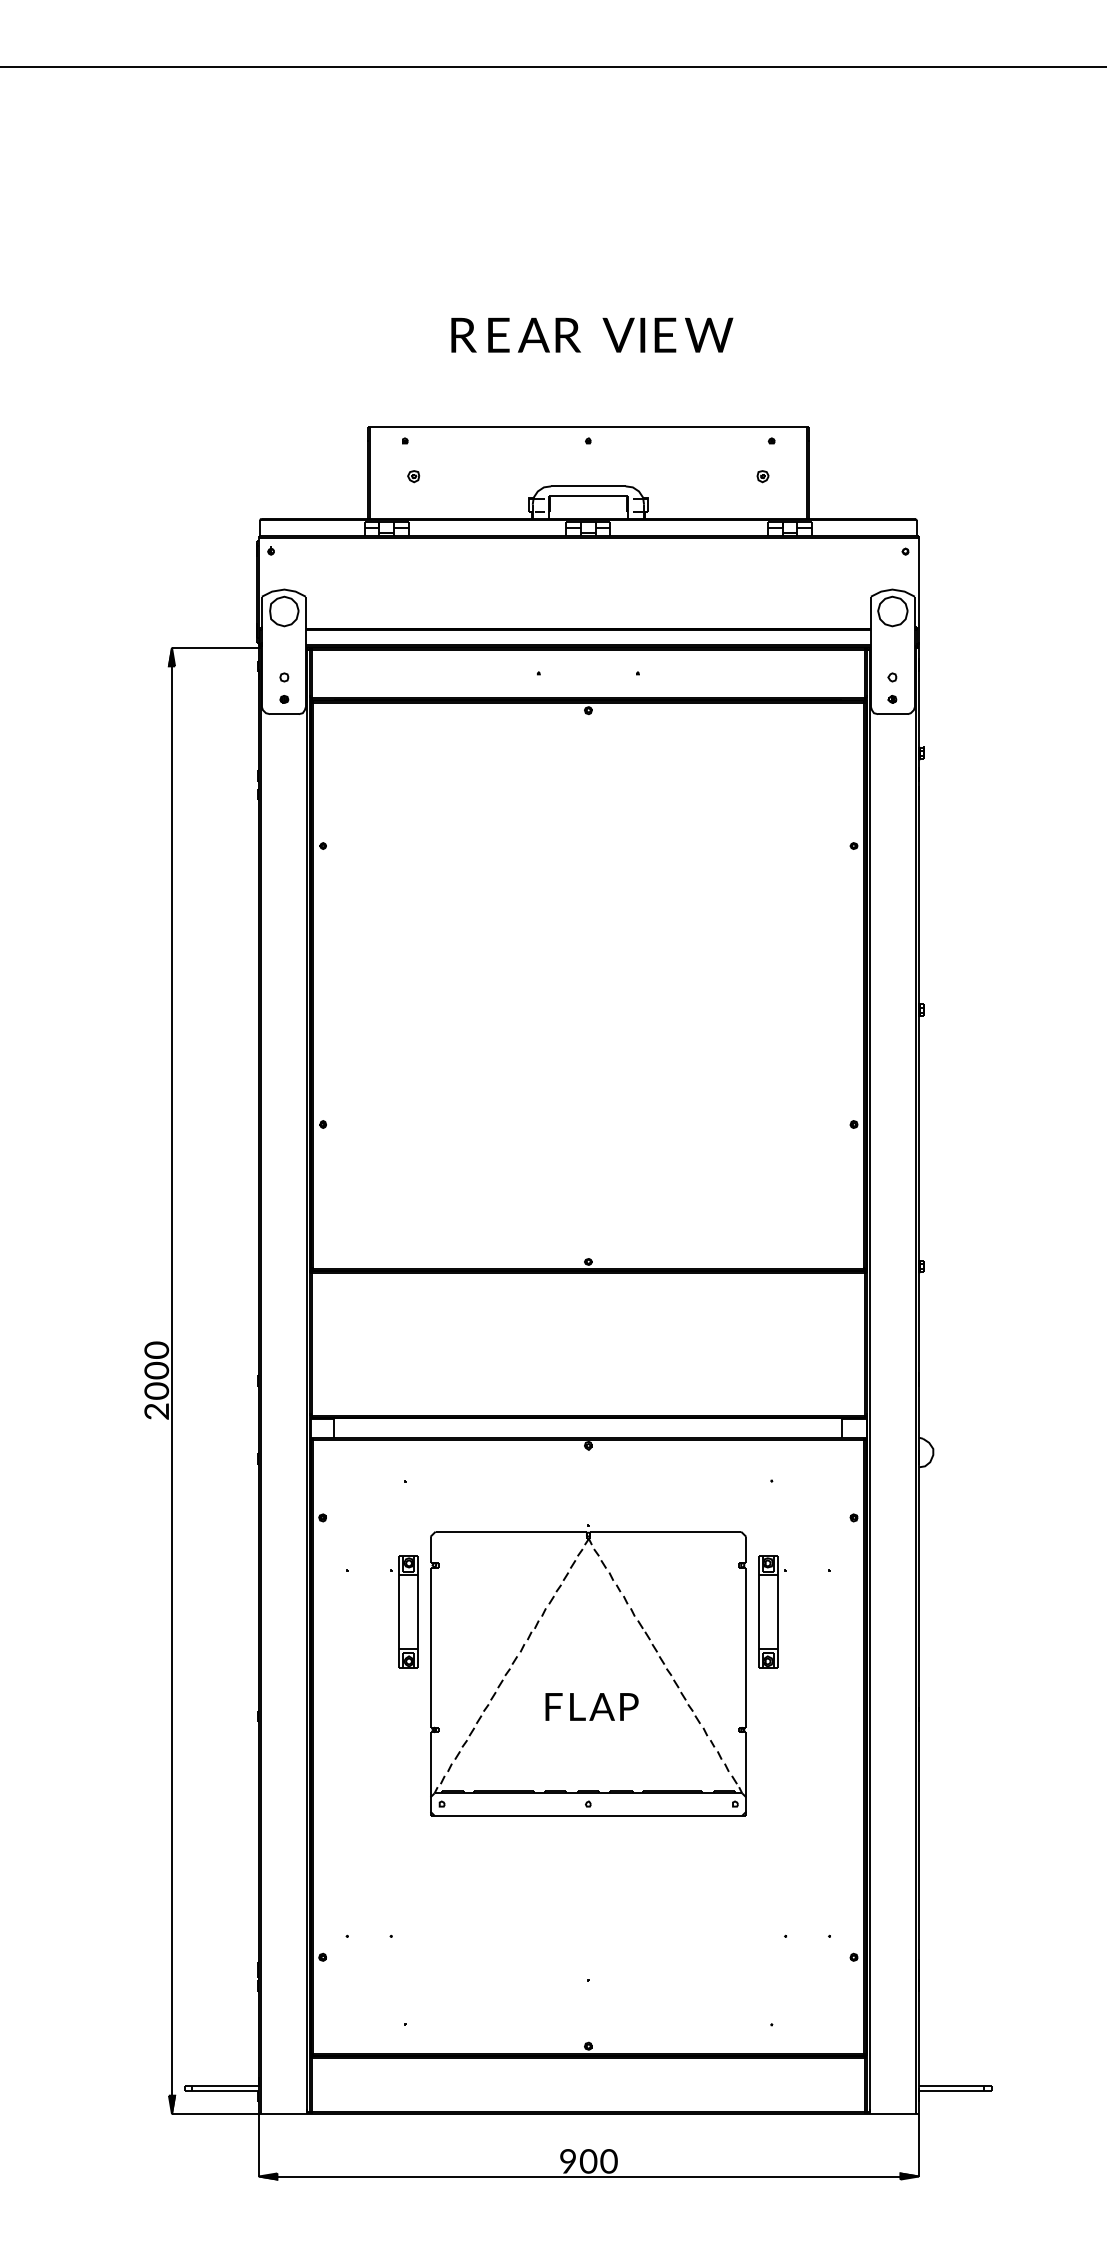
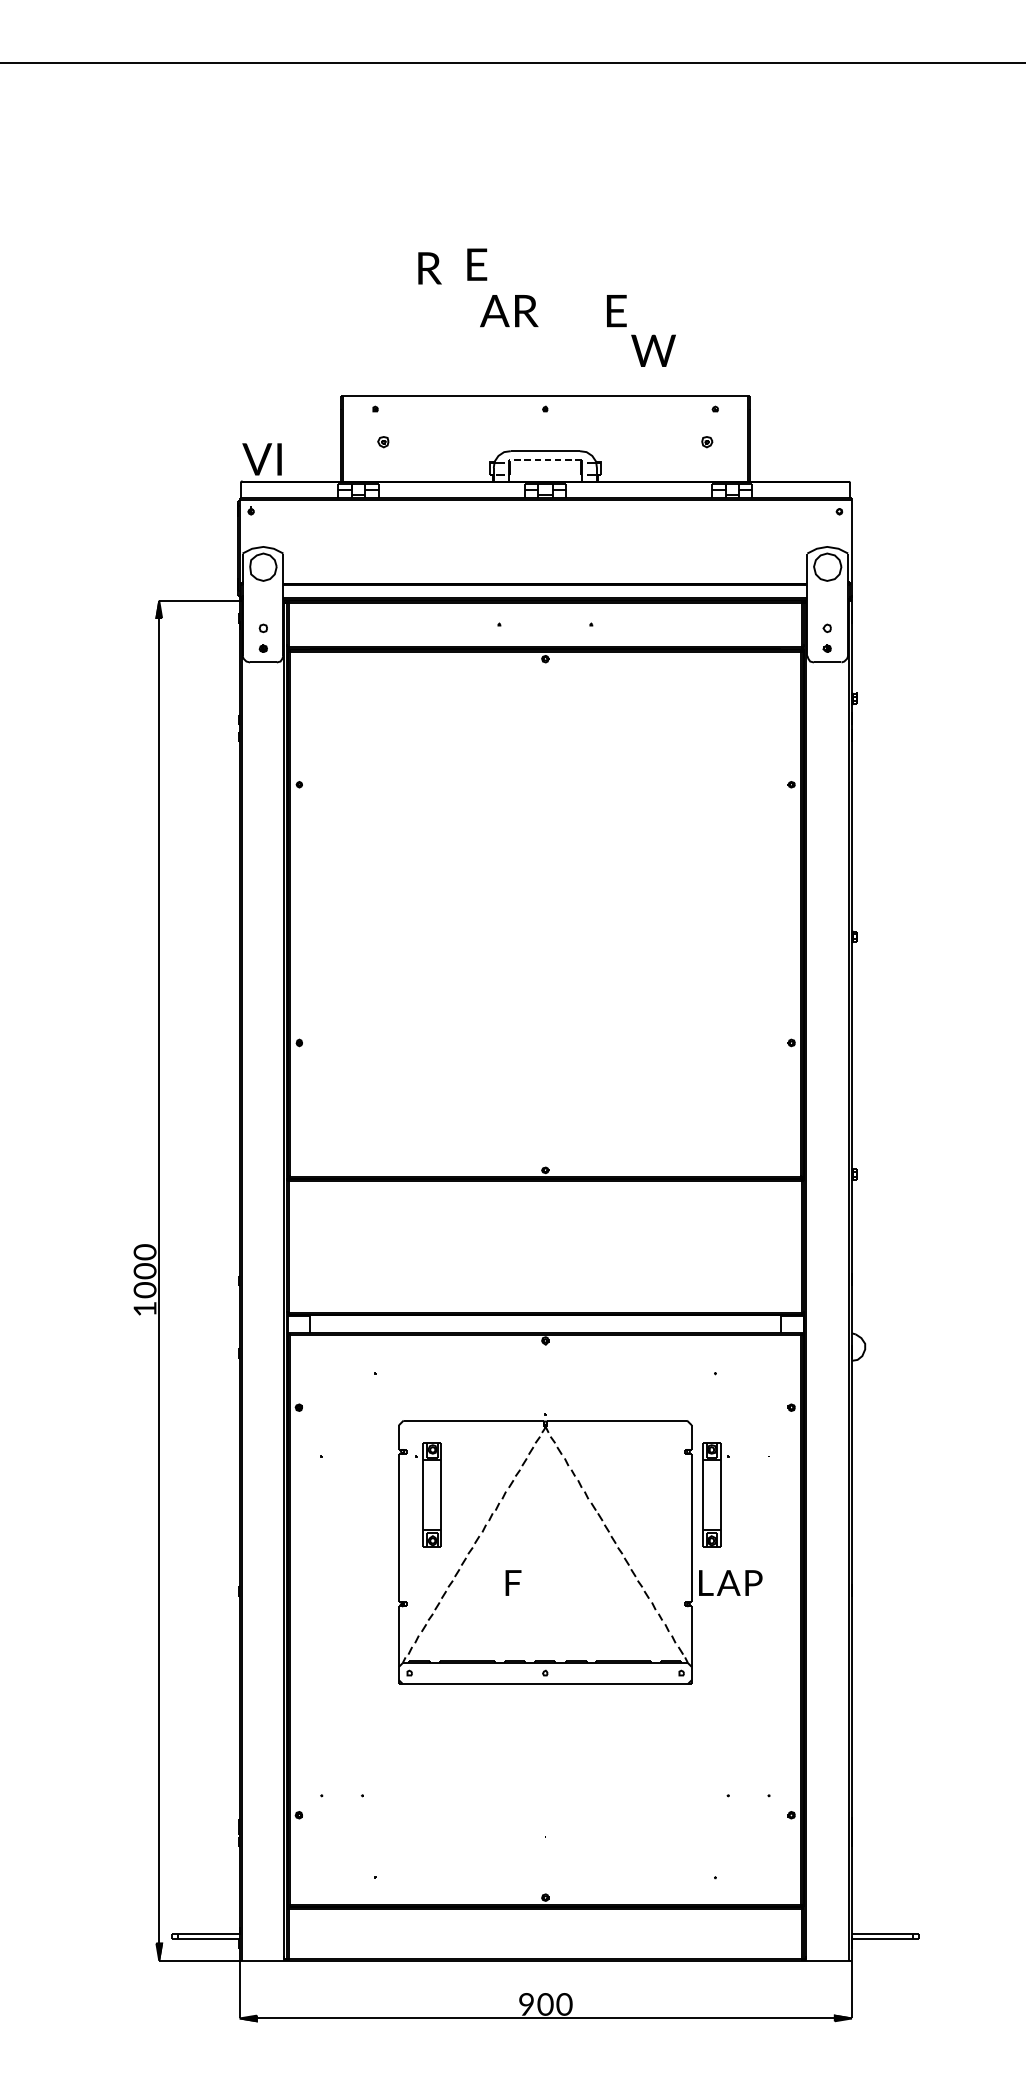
text: (463, 334) -> (429, 267), moved
text: (498, 334) -> (476, 263), moved
text: (623, 334) -> (261, 458), moved
text: (709, 334) -> (653, 350), moved
line: (587, 495) -> (544, 459), solid -> dashed
text: (156, 1411) -> (144, 1309), 2 -> 1
part: (404, 1611) -> (428, 1494), moved
text: (604, 1706) -> (730, 1582), moved

